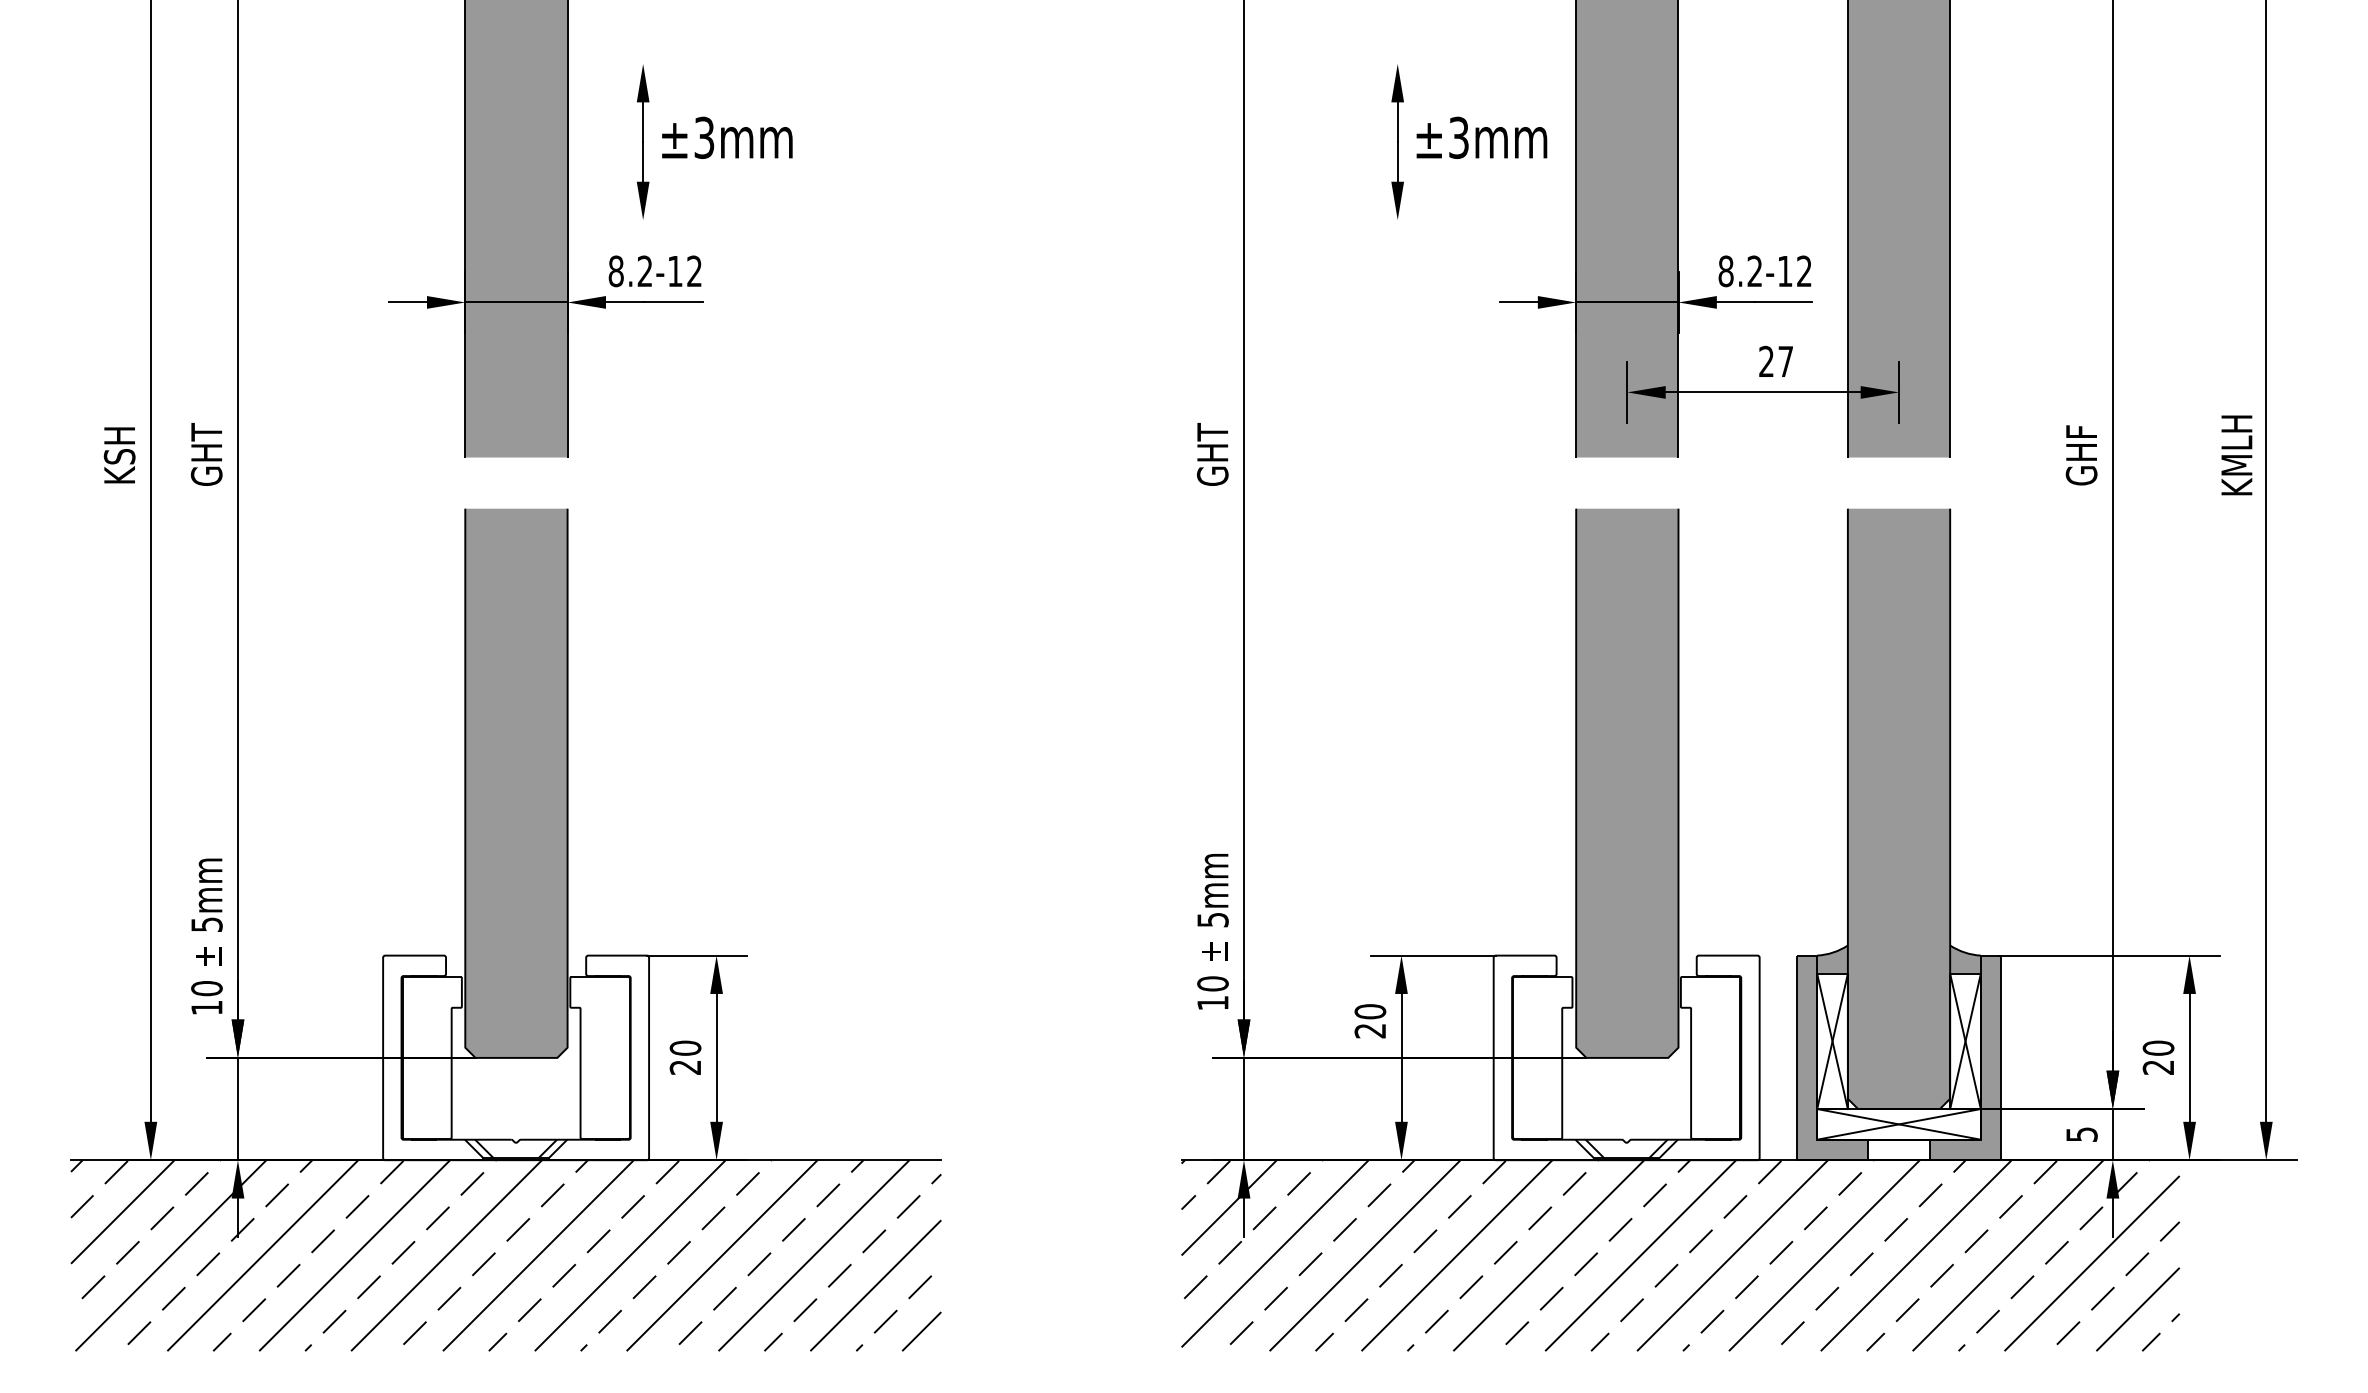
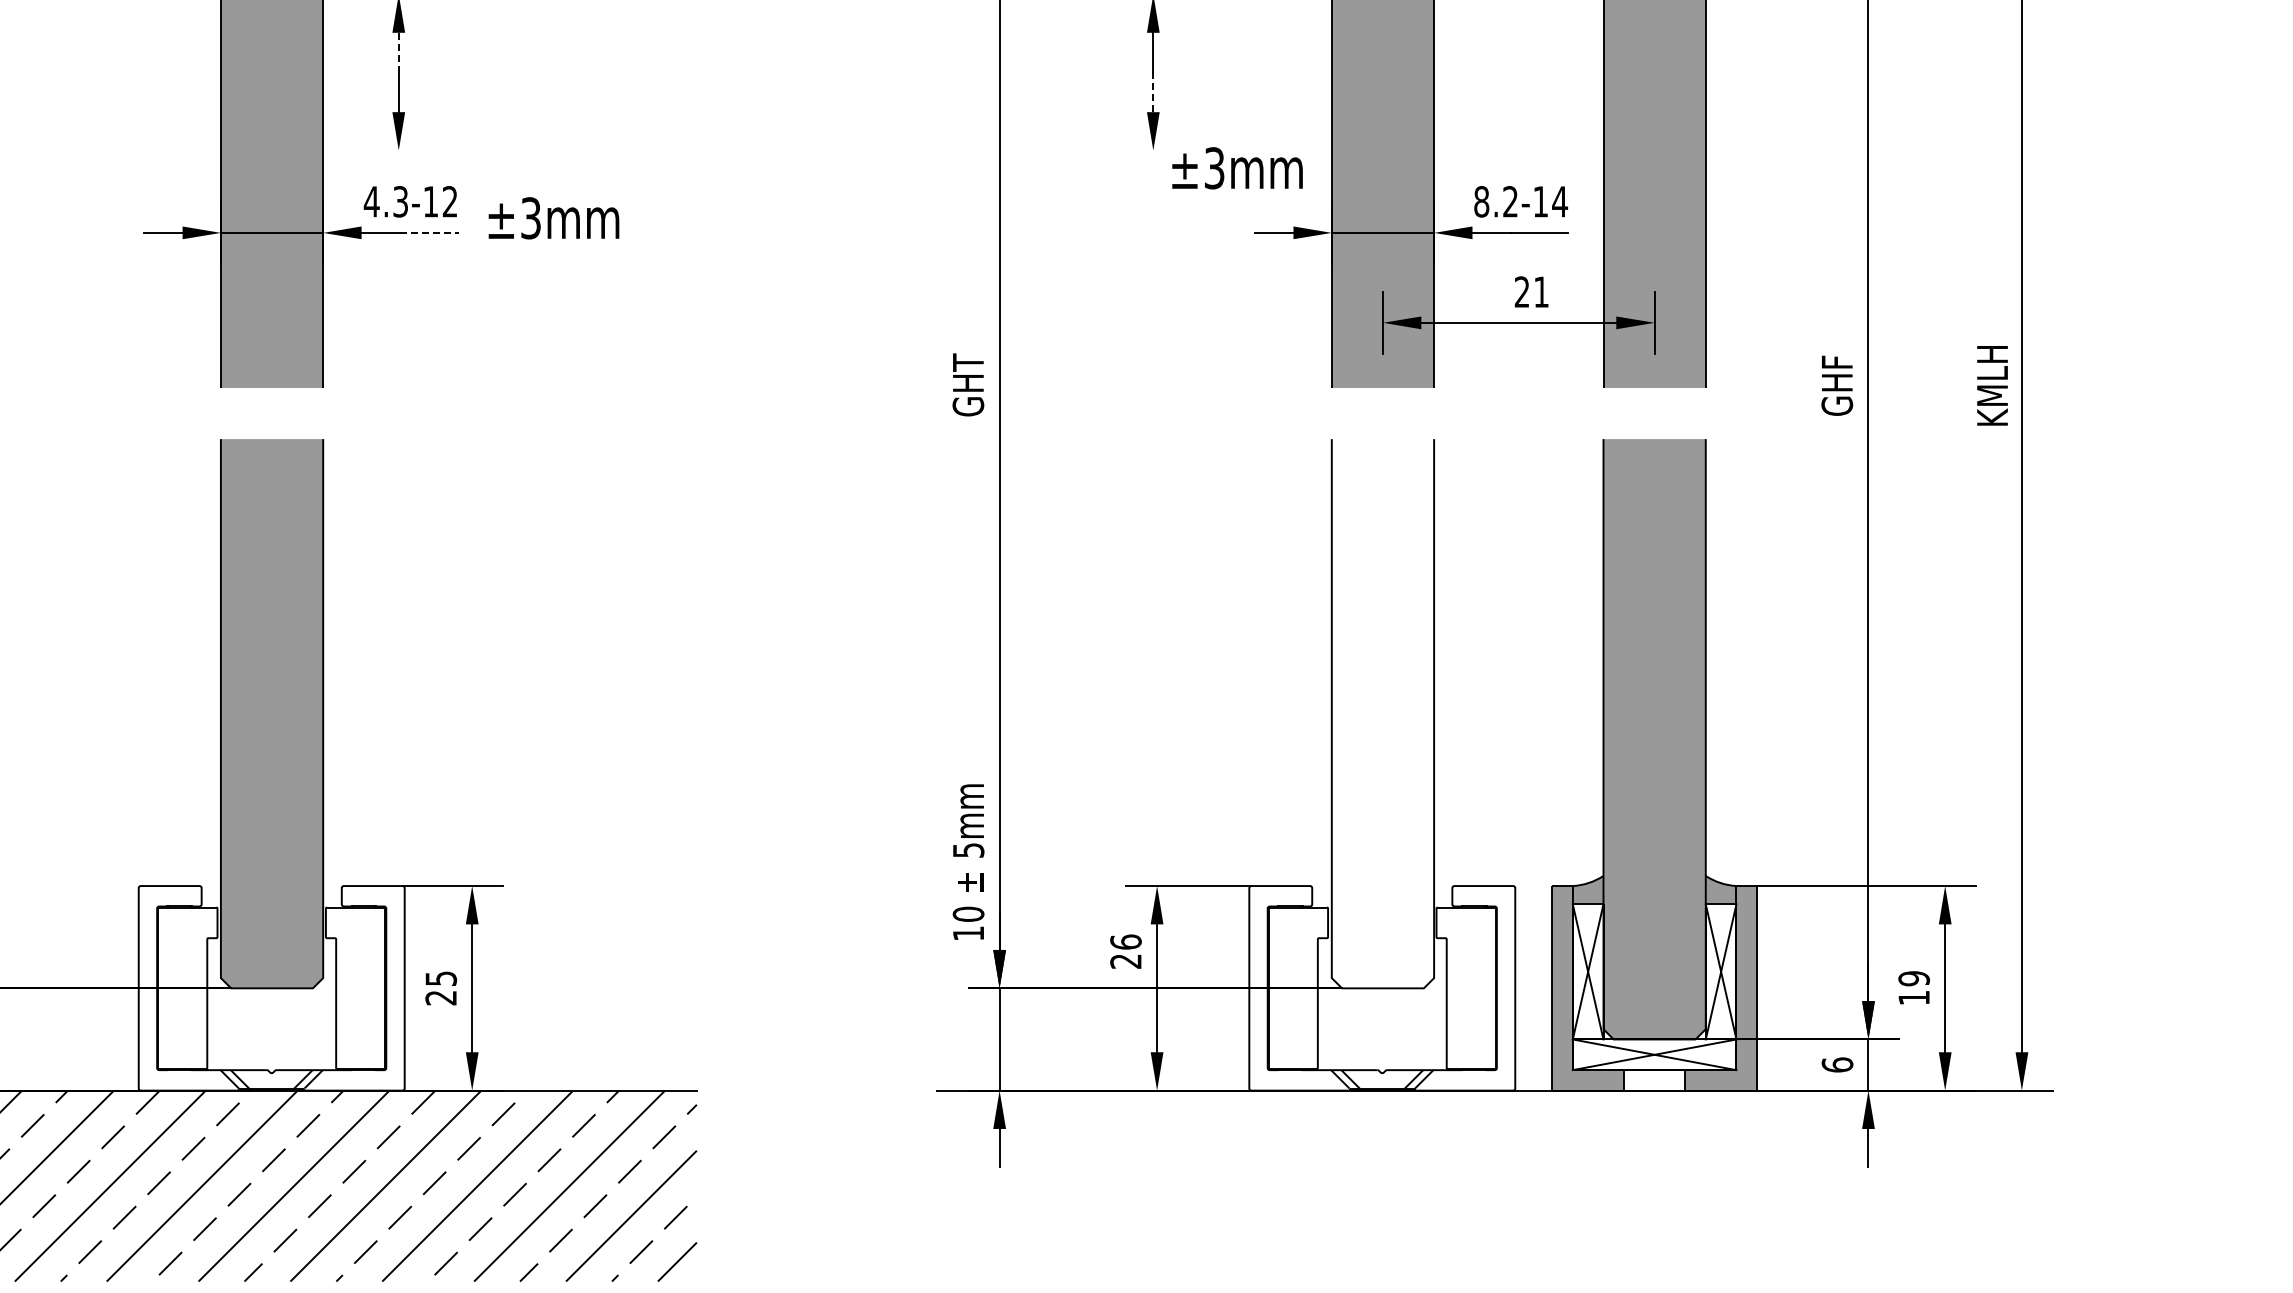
line: (643, 122) -> (399, 52), solid -> dashed
text: (727, 137) -> (554, 217), moved
text: (1481, 137) -> (1237, 167), moved
line: (1397, 161) -> (1153, 91), solid -> dashed
text: (1804, 270) -> (1560, 200), 8.2-12 -> 8.2-14
text: (630, 271) -> (386, 201), 8.2-12 -> 4.3-12
line: (673, 302) -> (429, 232), solid -> dashed
text: (1785, 361) -> (1541, 291), 27 -> 21
fill: (1627, 782) -> (1383, 712), removed
text: (1369, 1011) -> (1125, 941), 20 -> 26
text: (685, 1047) -> (441, 977), 20 -> 25
text: (2158, 1057) -> (1914, 987), 20 -> 19
text: (2081, 1134) -> (1837, 1064), 5 -> 6
hatch: (1680, 1255) -> (1436, 1185), removed

